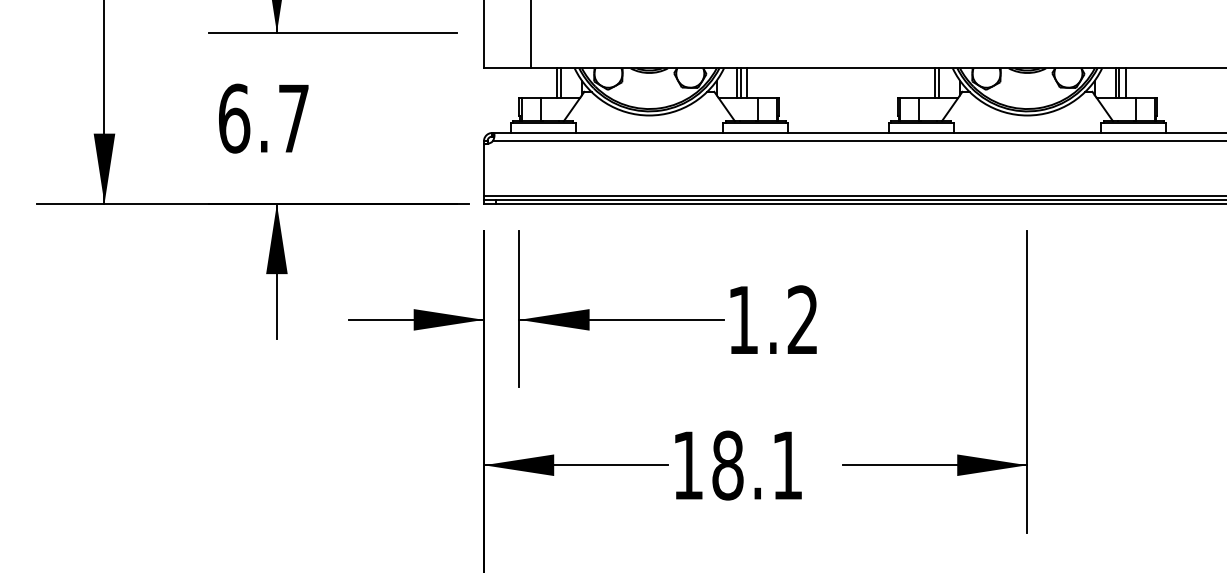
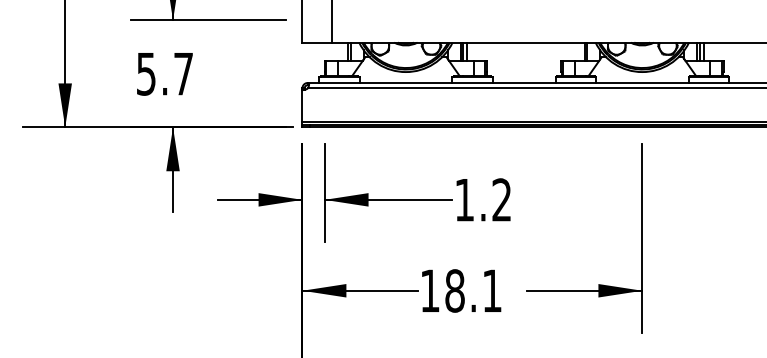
text: (234, 117) -> (146, 73), 6.7 -> 5.7

